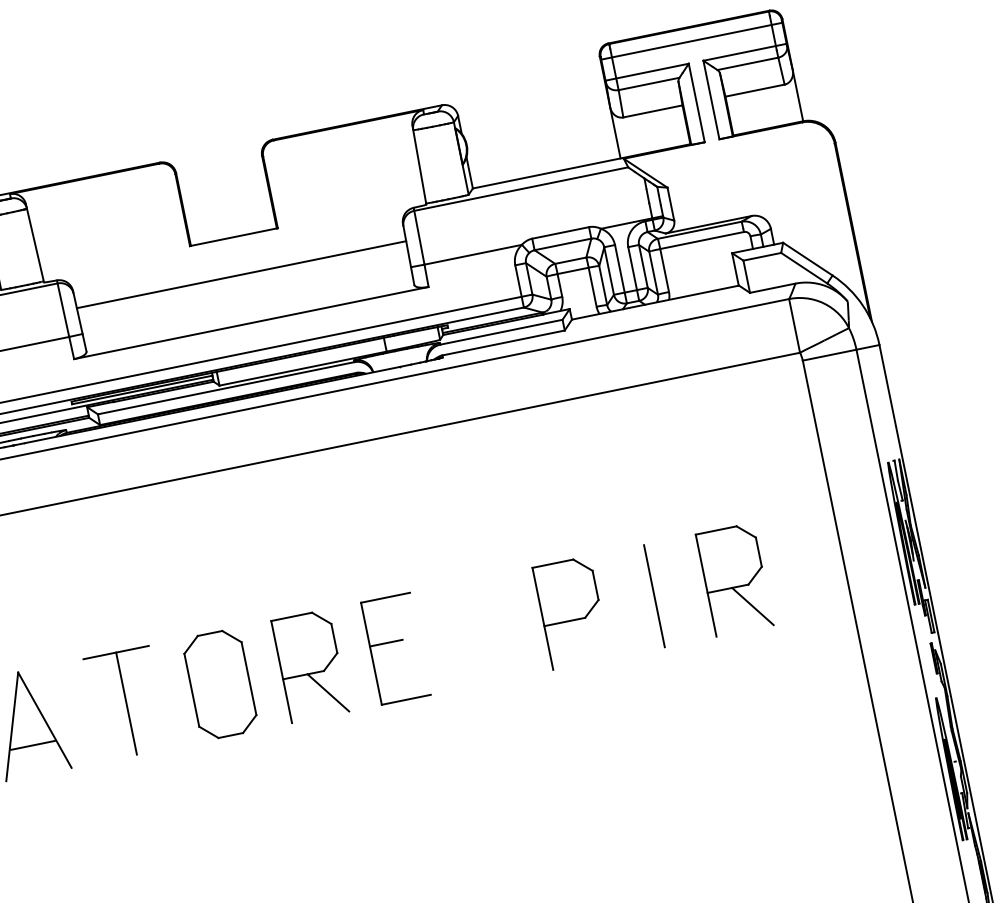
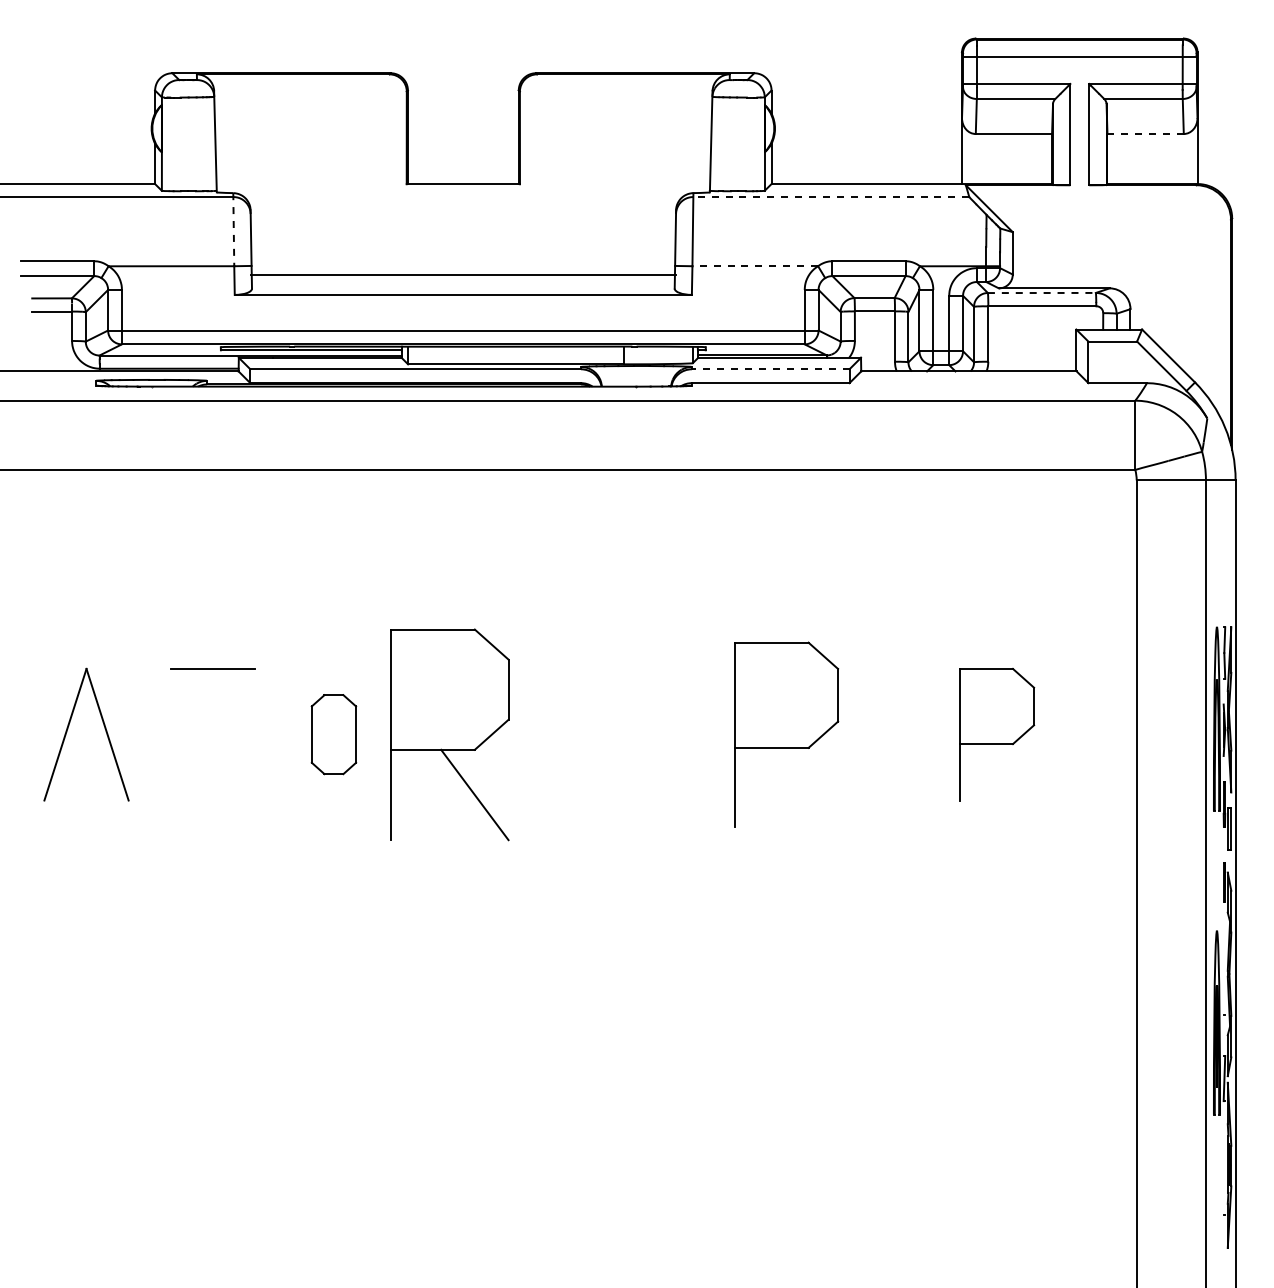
line: (755, 90) -> (1146, 134), solid -> dashed
line: (521, 189) -> (831, 197), solid -> dashed
line: (699, 230) -> (1041, 293), solid -> dashed
line: (473, 254) -> (755, 266), solid -> dashed
line: (241, 274) -> (463, 274), moved
line: (62, 308) -> (233, 229), solid -> dashed
line: (501, 332) -> (770, 369), solid -> dashed
line: (654, 596) -> (893, 734), removed
line: (752, 606) -> (1012, 772), removed
part: (571, 612) -> (786, 734), size x1.4
part: (394, 641) -> (560, 725), removed
part: (309, 666) -> (449, 734), size x1.6
part: (220, 684) -> (333, 734), size x0.6
line: (126, 703) -> (212, 734), removed
line: (32, 745) -> (86, 762), removed

